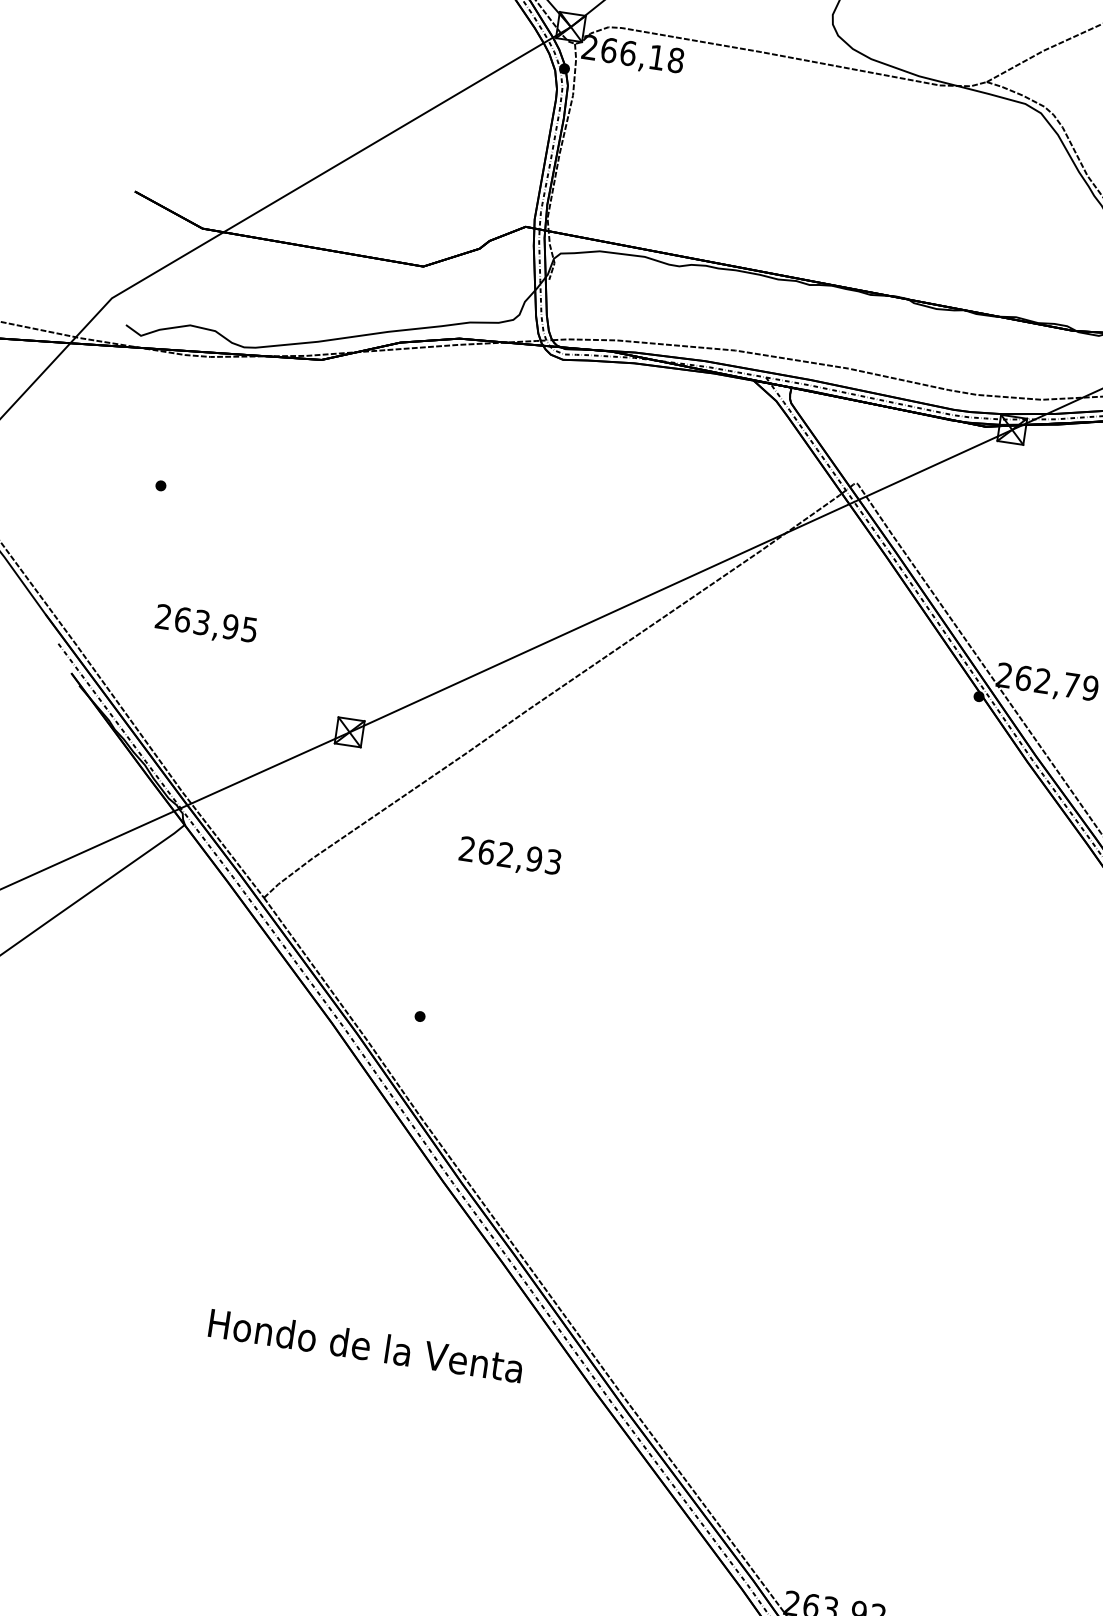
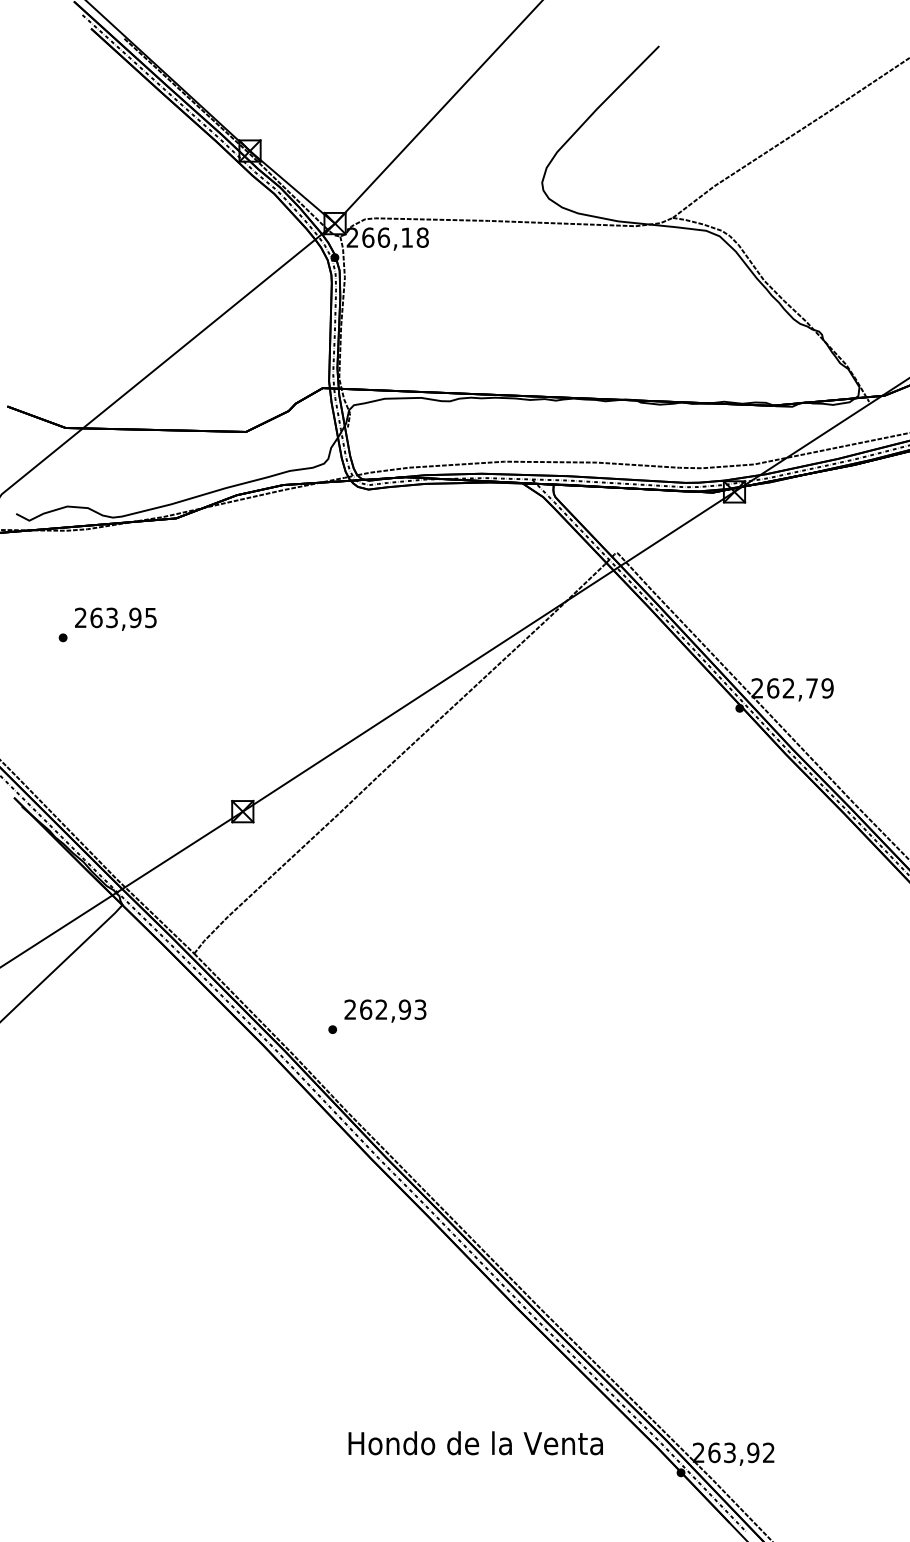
text: (206, 624) -> (115, 618), moved
text: (510, 856) -> (385, 1010), moved
text: (365, 1345) -> (475, 1443), moved

